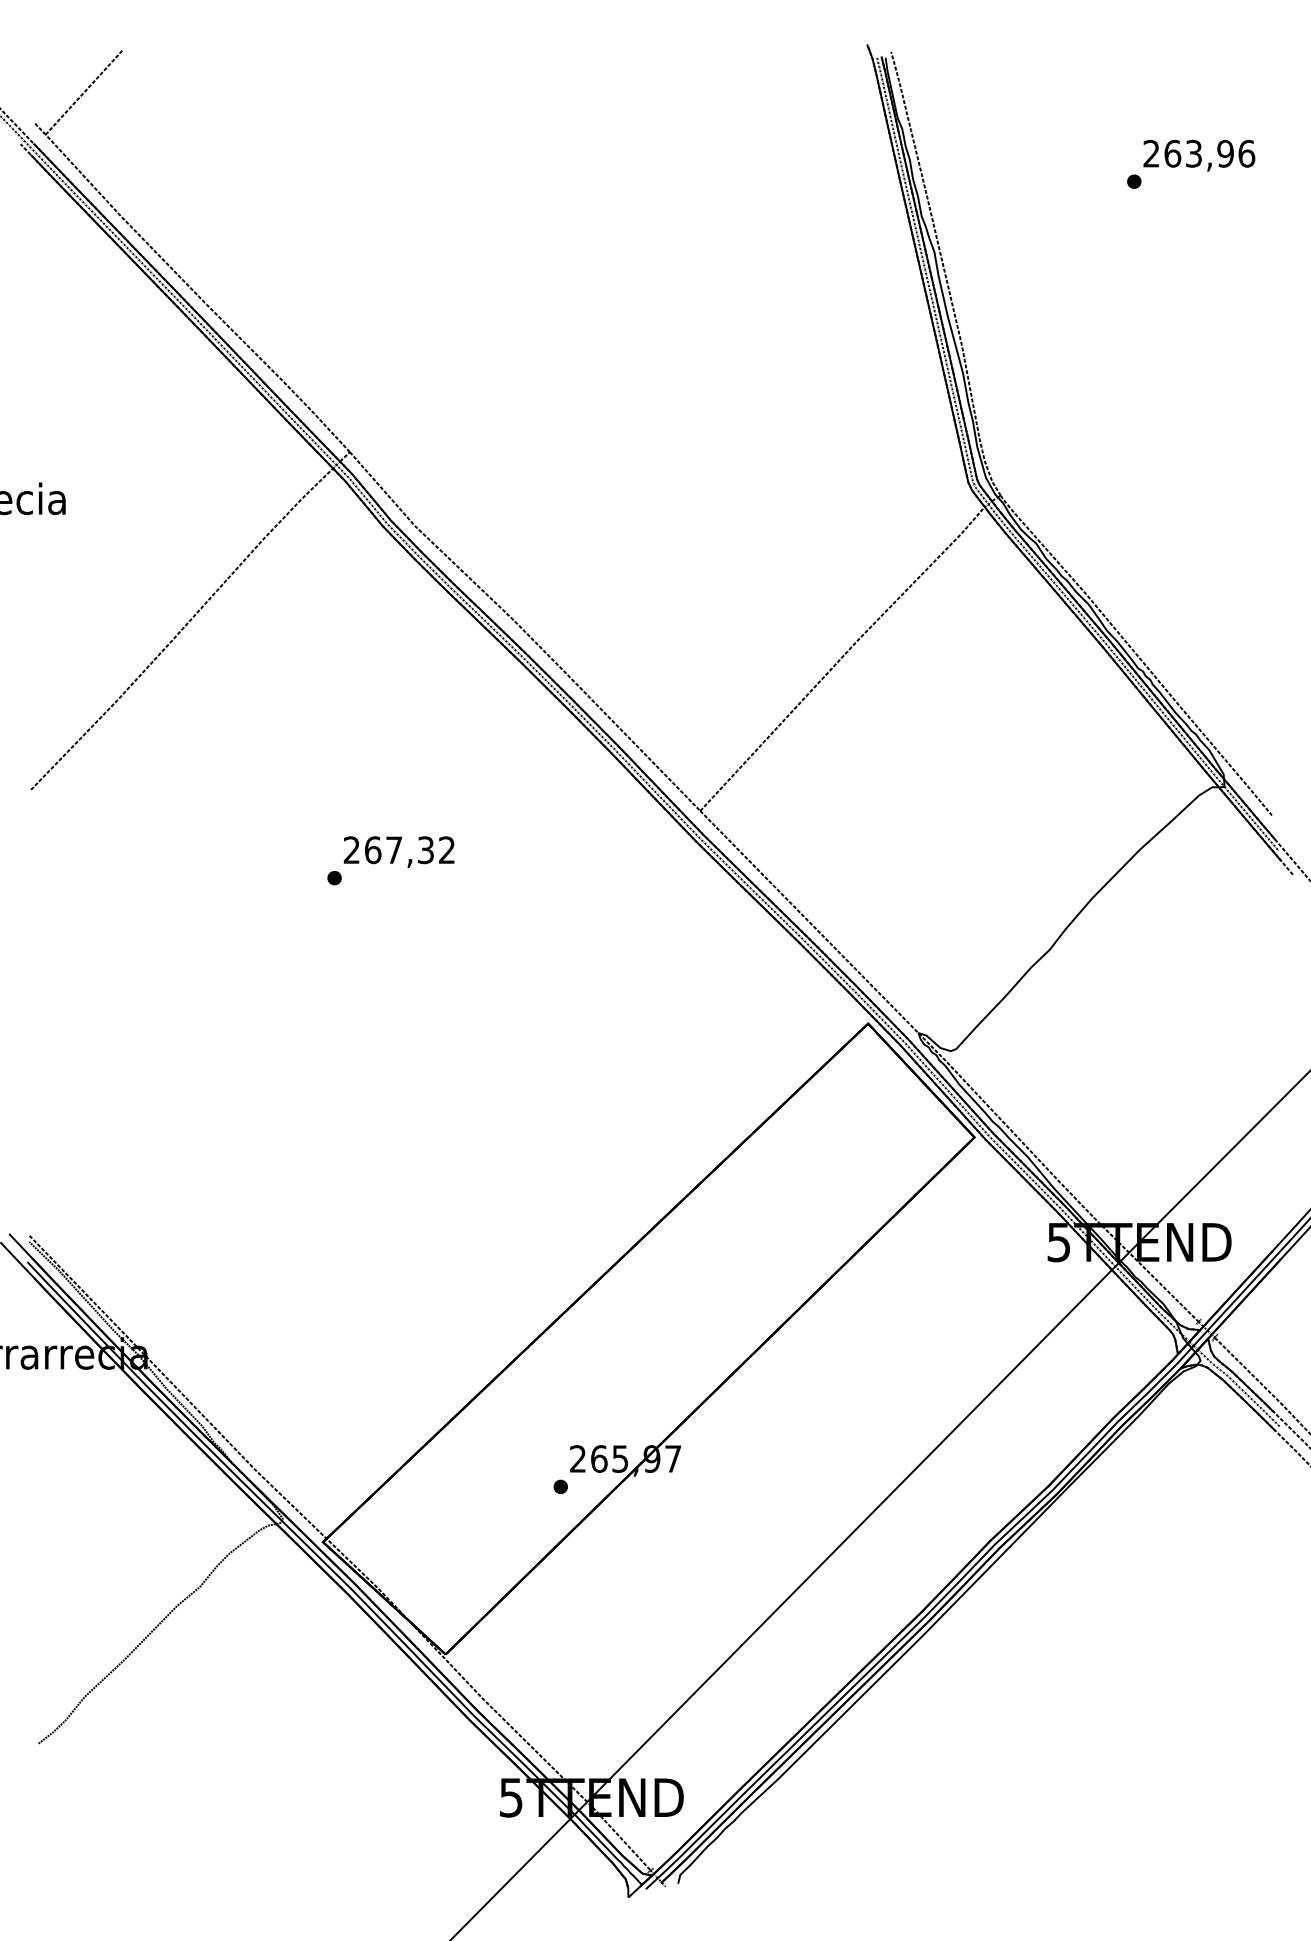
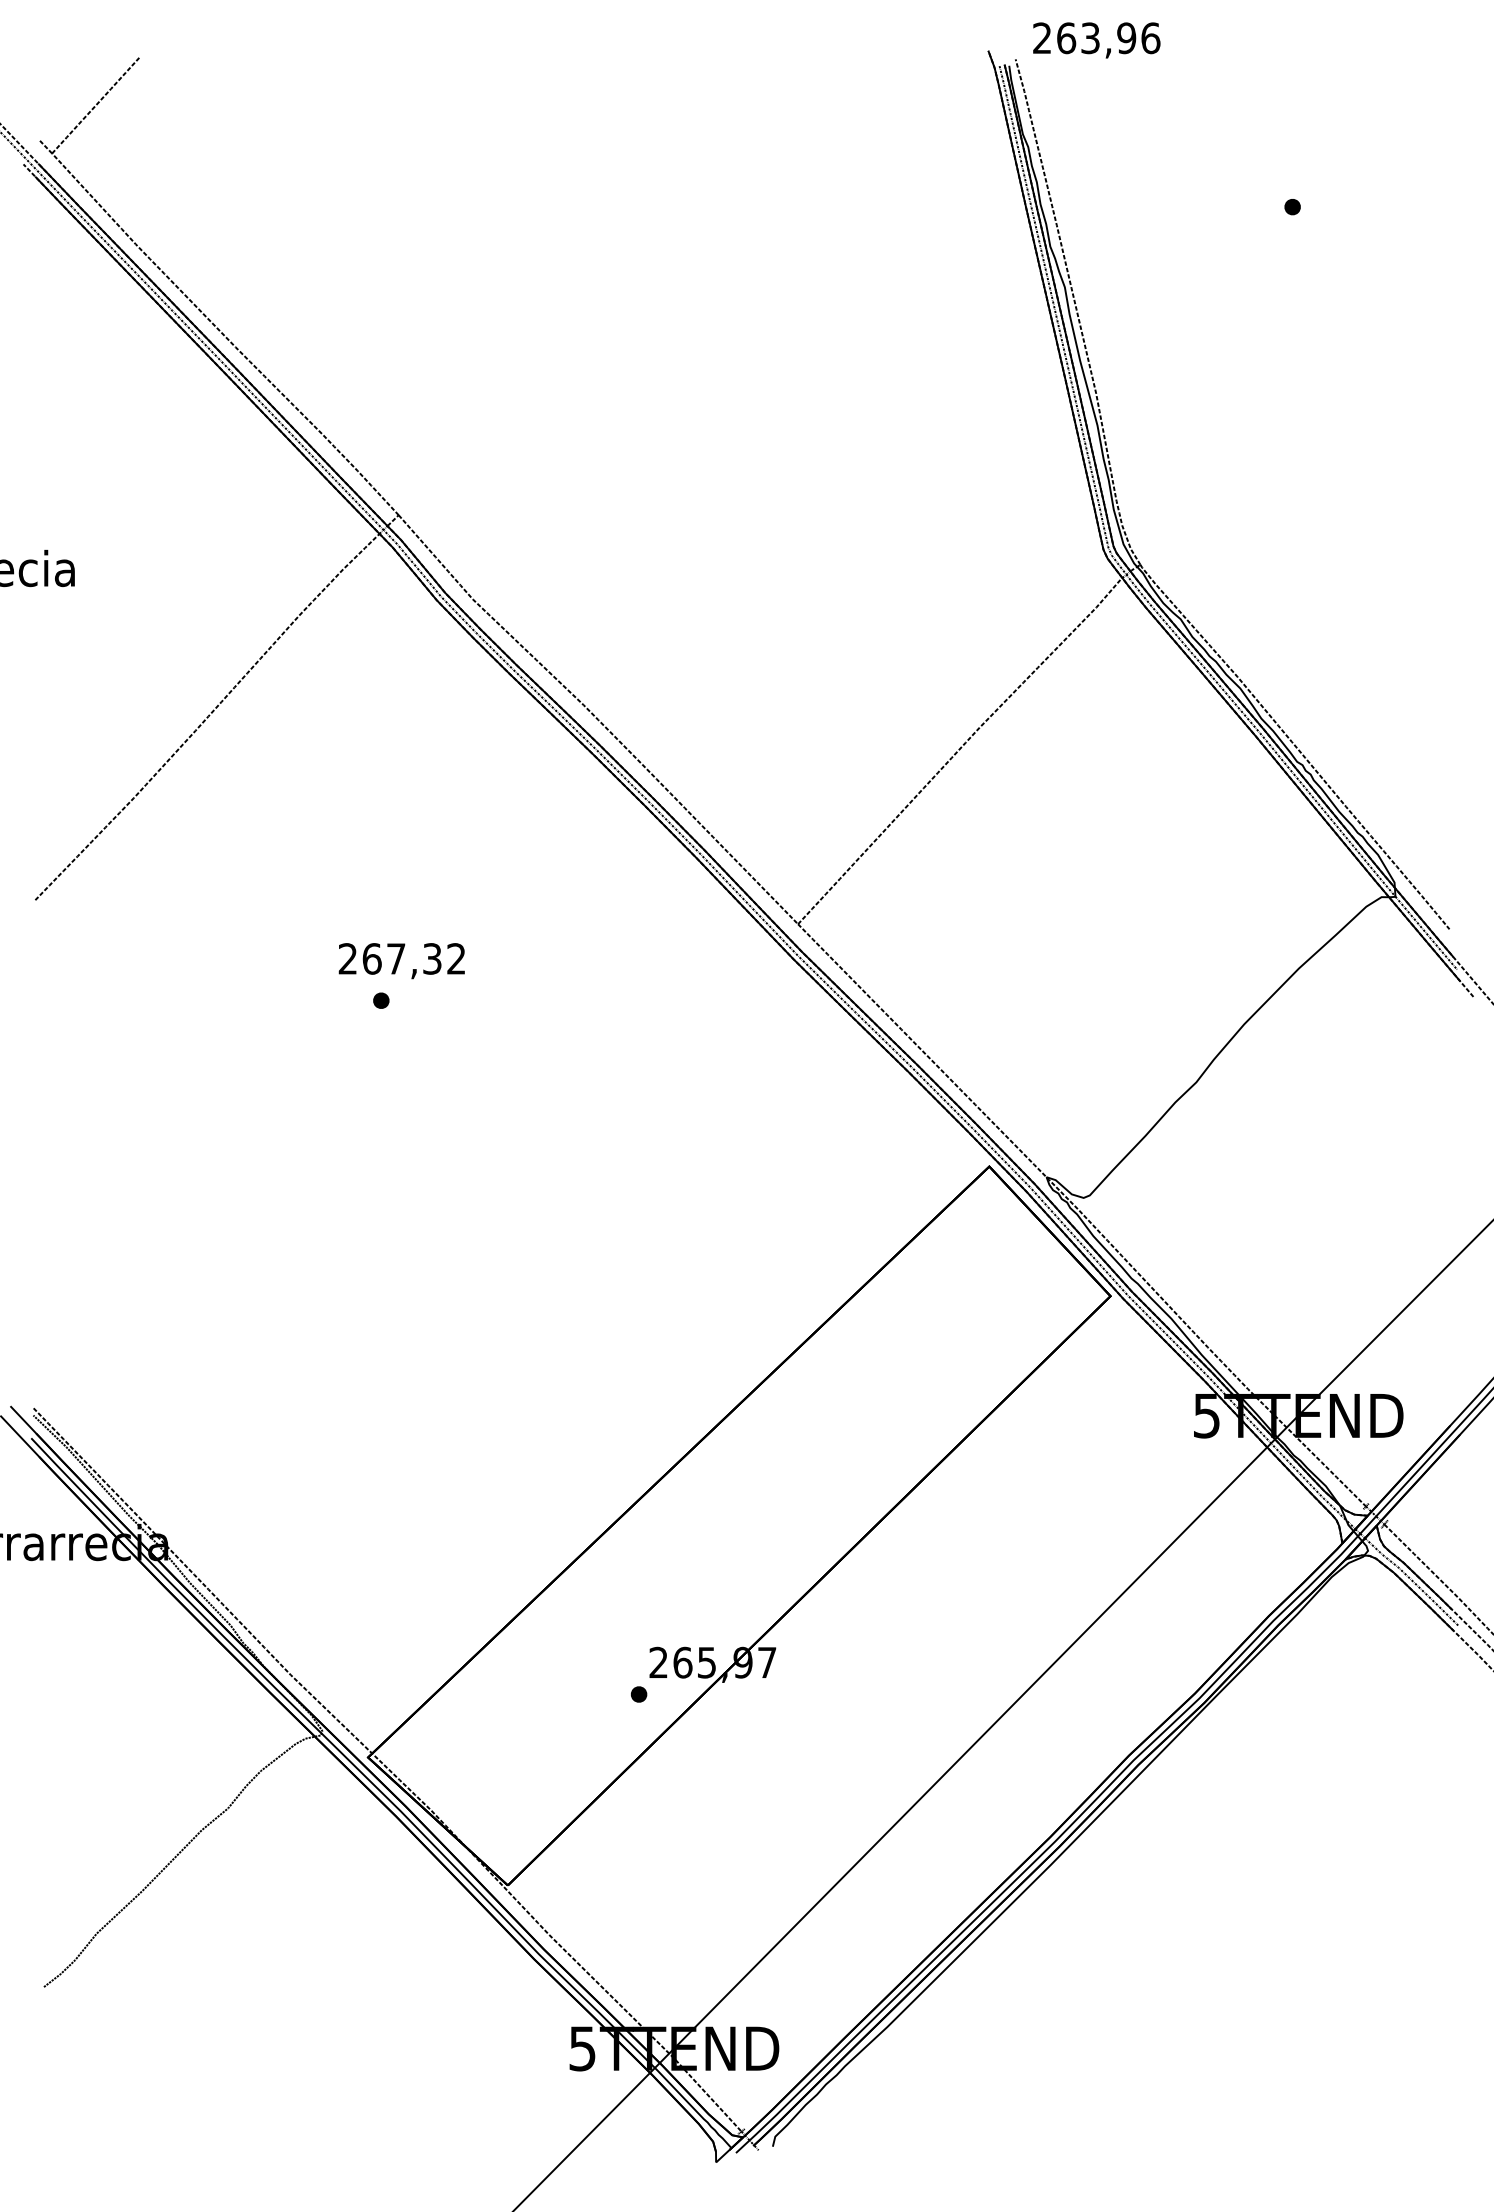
text: (1199, 155) -> (1096, 40), moved
text: (398, 852) -> (401, 961), moved

